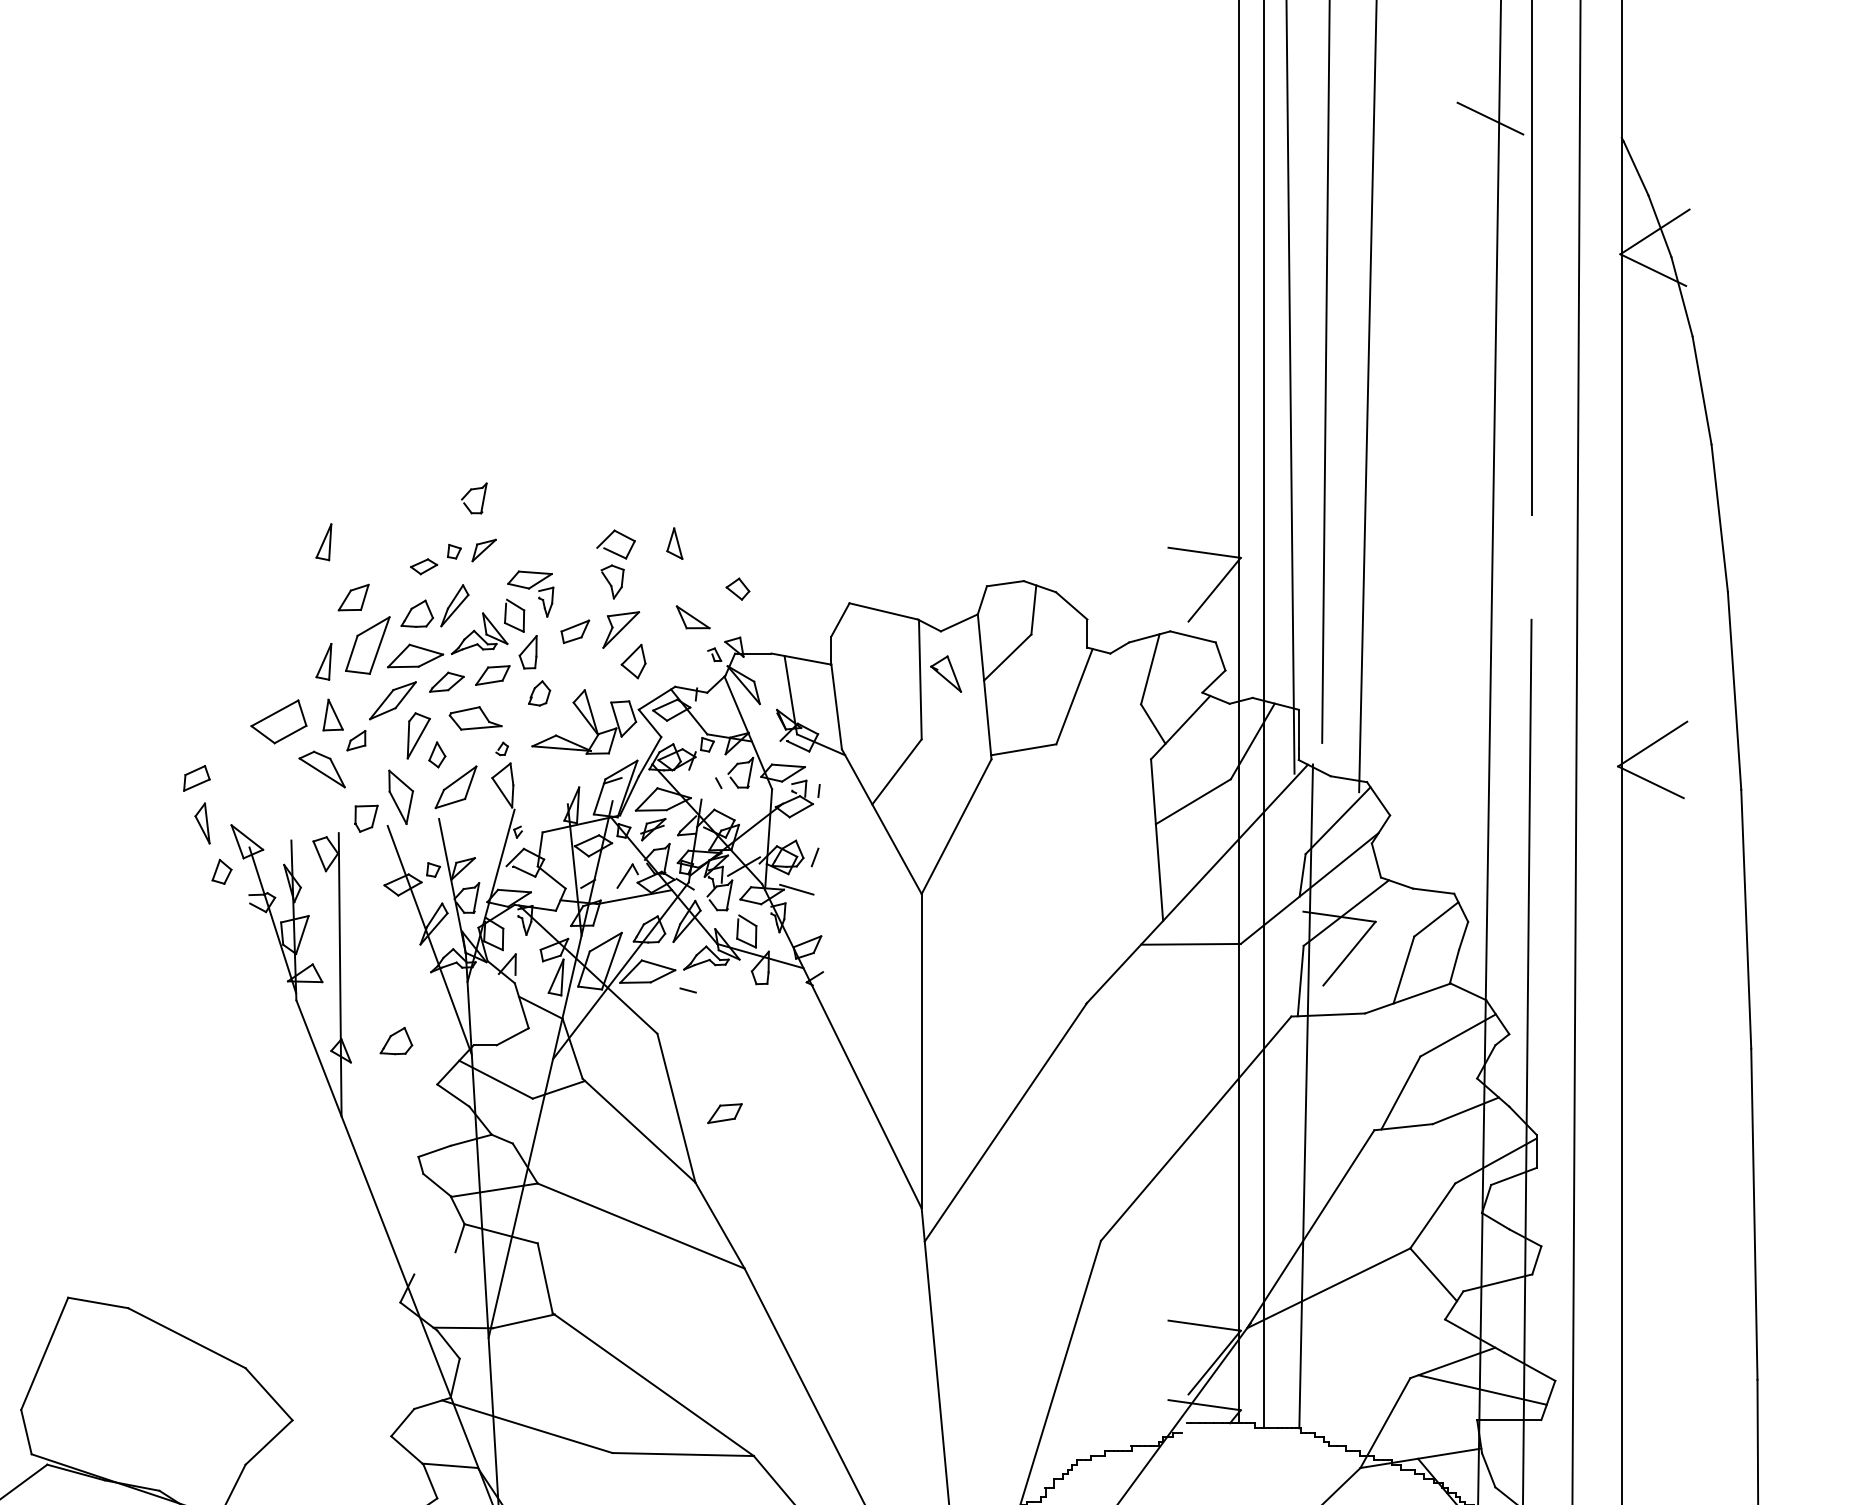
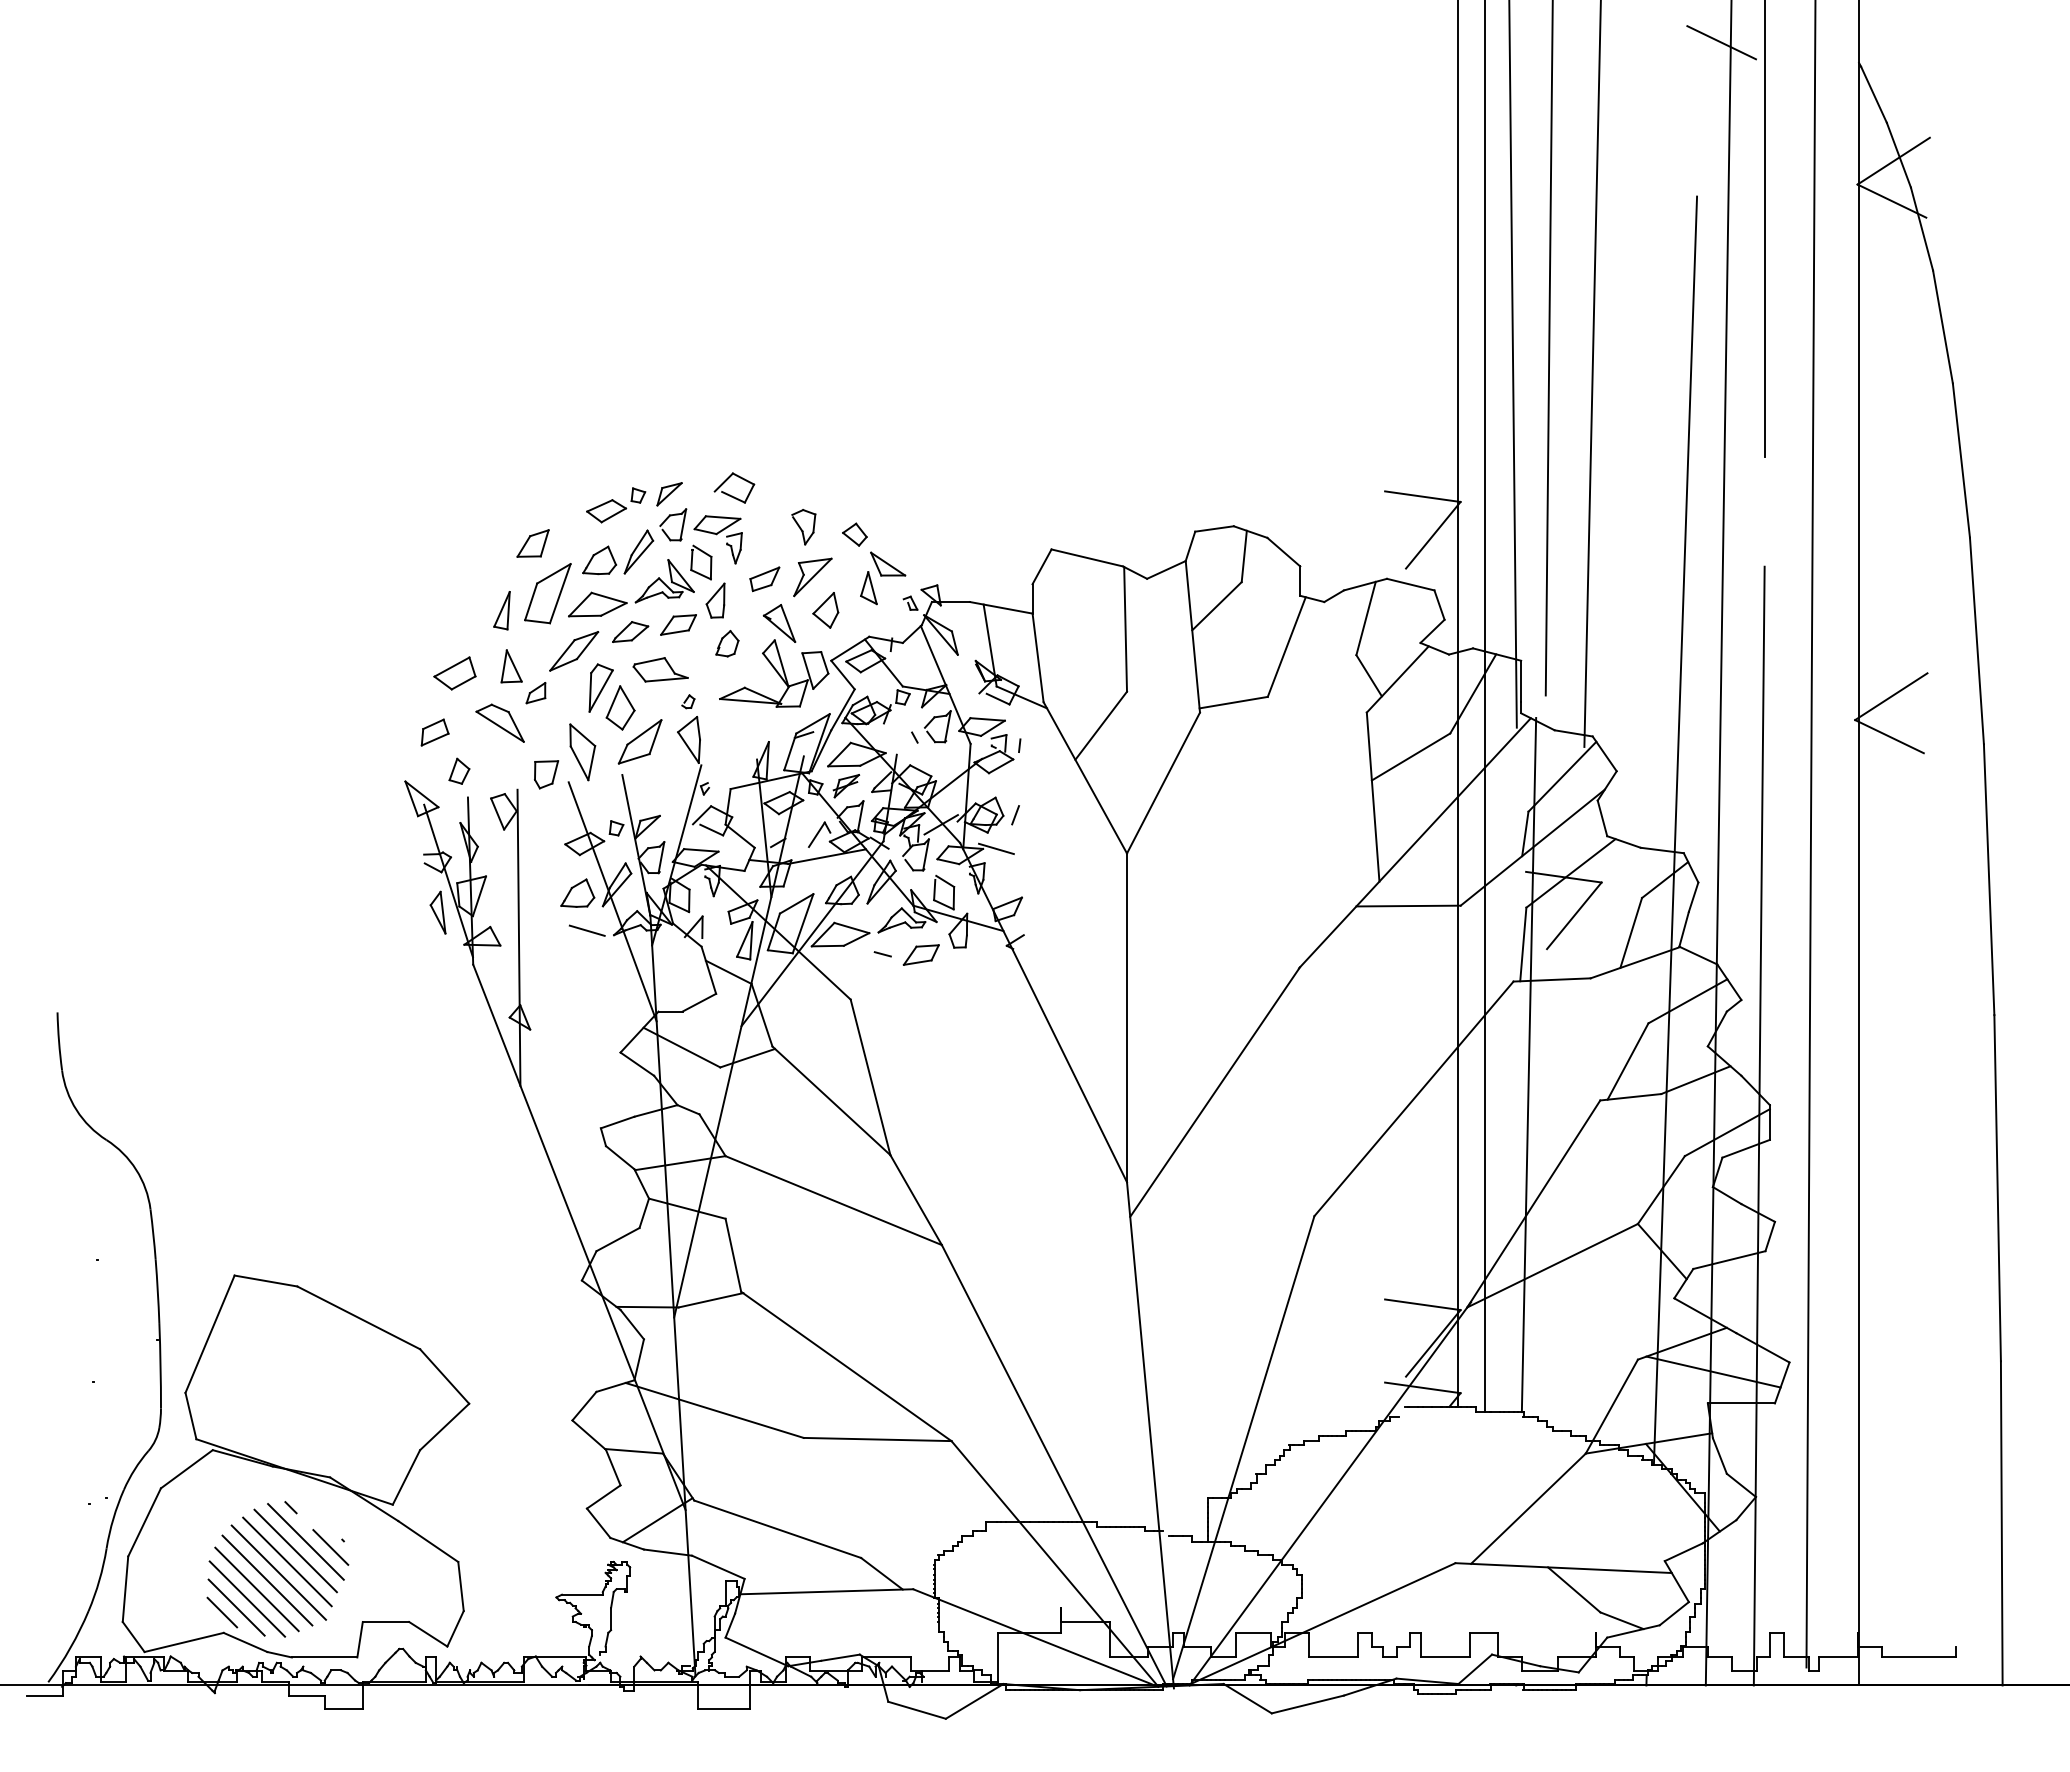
part: (469, 492) -> (668, 518), moved
part: (323, 542) -> (501, 485), removed
part: (674, 544) -> (868, 588), moved
part: (612, 550) -> (730, 494), moved
part: (423, 566) -> (606, 511), size x1.43
part: (737, 588) -> (854, 534), moved
part: (946, 674) -> (779, 623), moved
part: (278, 721) -> (454, 673), size x0.71
part: (437, 754) -> (620, 707), size x1.67
part: (196, 778) -> (434, 732), moved
part: (201, 823) -> (437, 912), moved
part: (222, 871) -> (459, 770), moved
line: (1446, 872) -> (1675, 830), added
line: (405, 967) -> (587, 930), added
part: (396, 1040) -> (577, 892), moved
part: (724, 1113) -> (920, 954), moved
line: (434, 1263) -> (617, 1239), added

